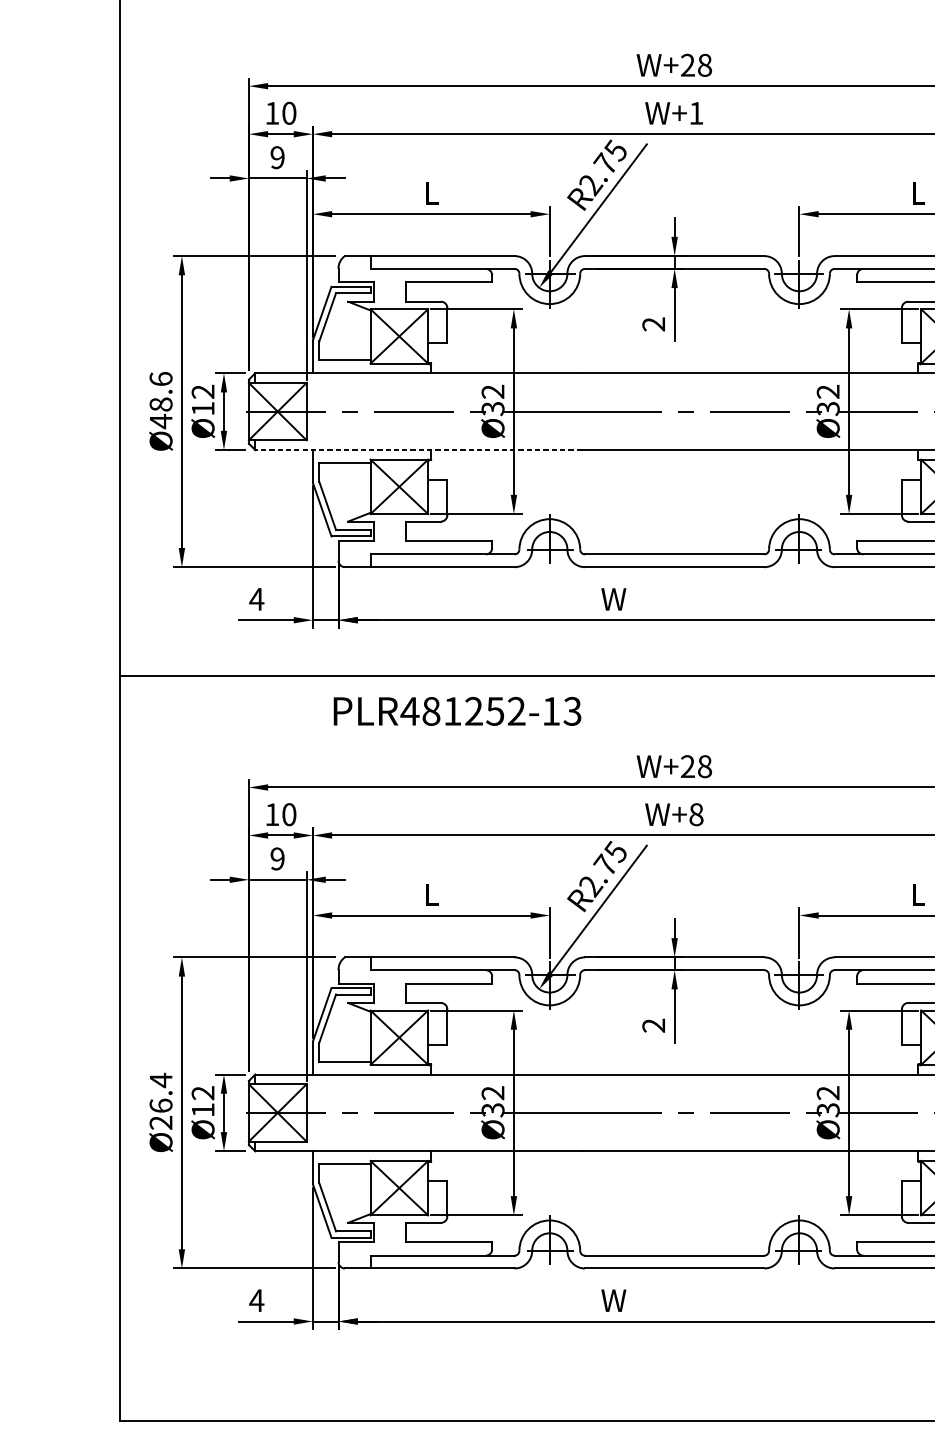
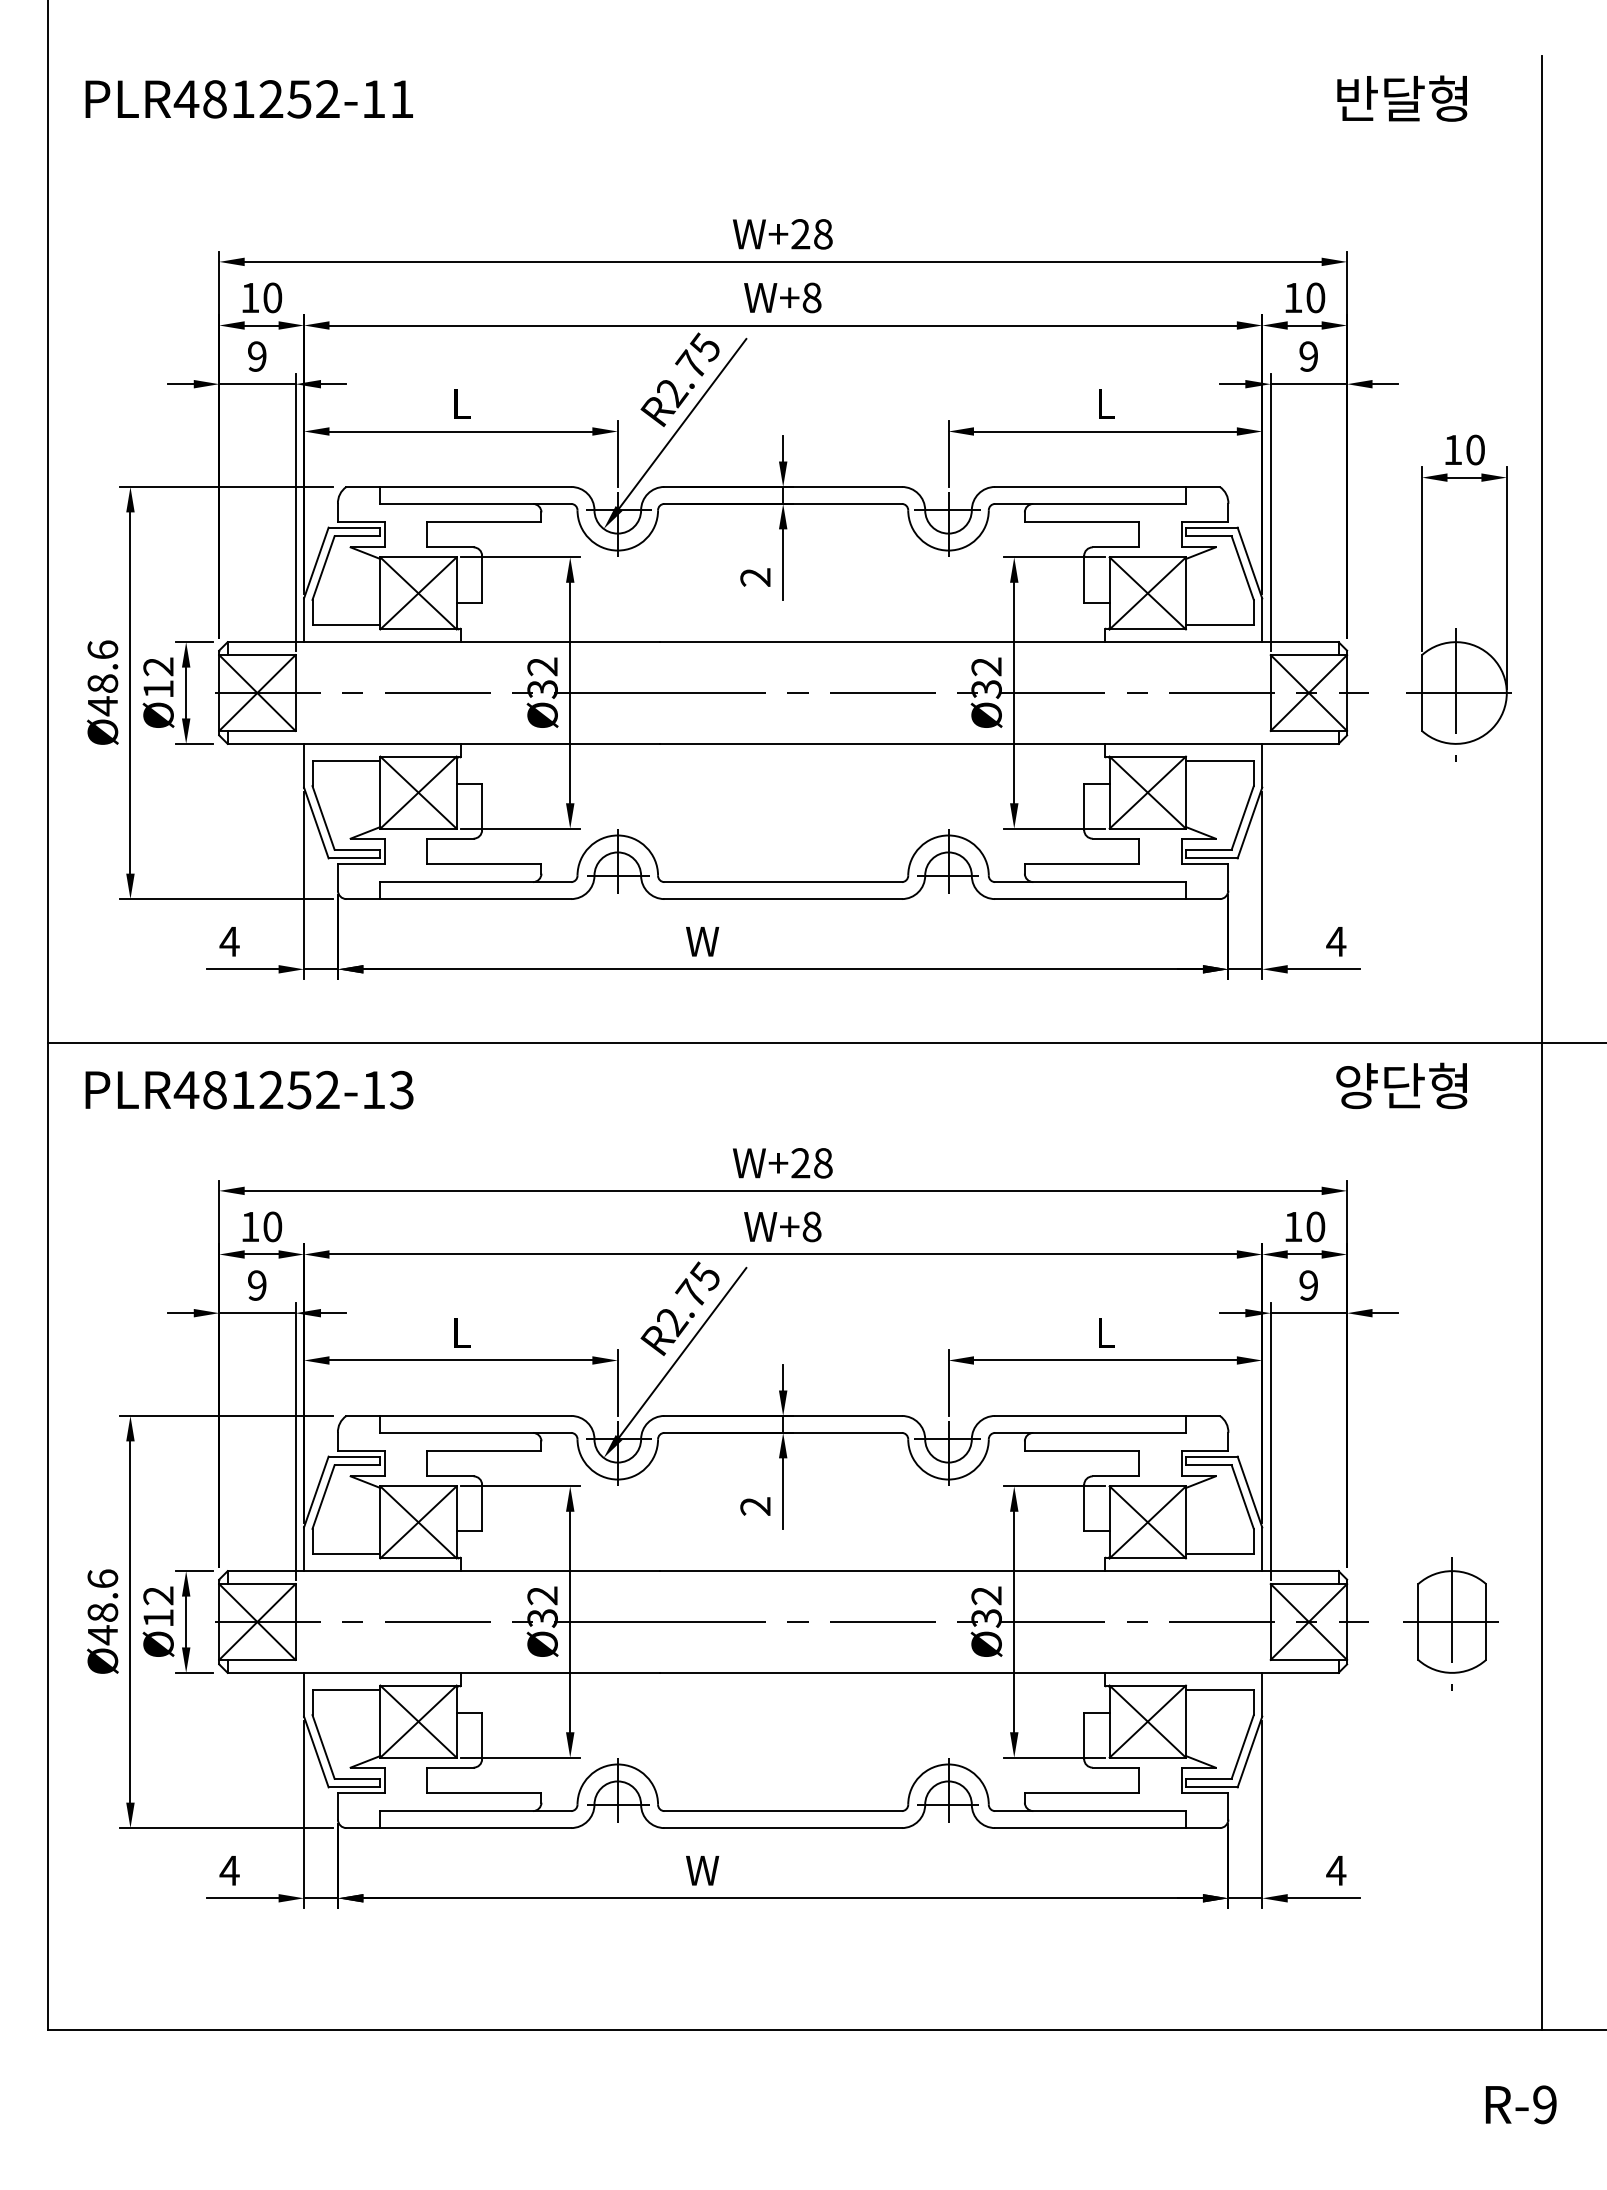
text: (696, 113) -> (811, 297), W+1 -> W+8
line: (418, 449) -> (443, 743), dashed -> solid
text: (457, 710) -> (249, 1089), moved
text: (160, 1101) -> (102, 1607), Ø26.4 -> Ø48.6

